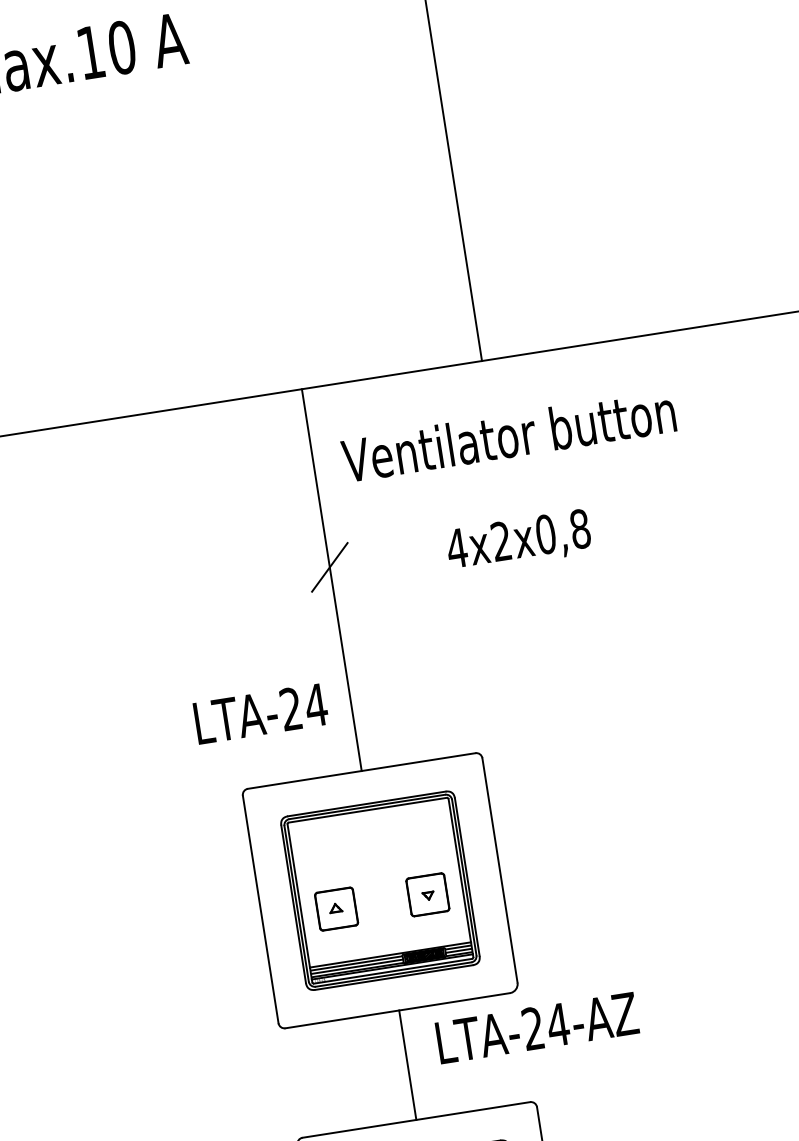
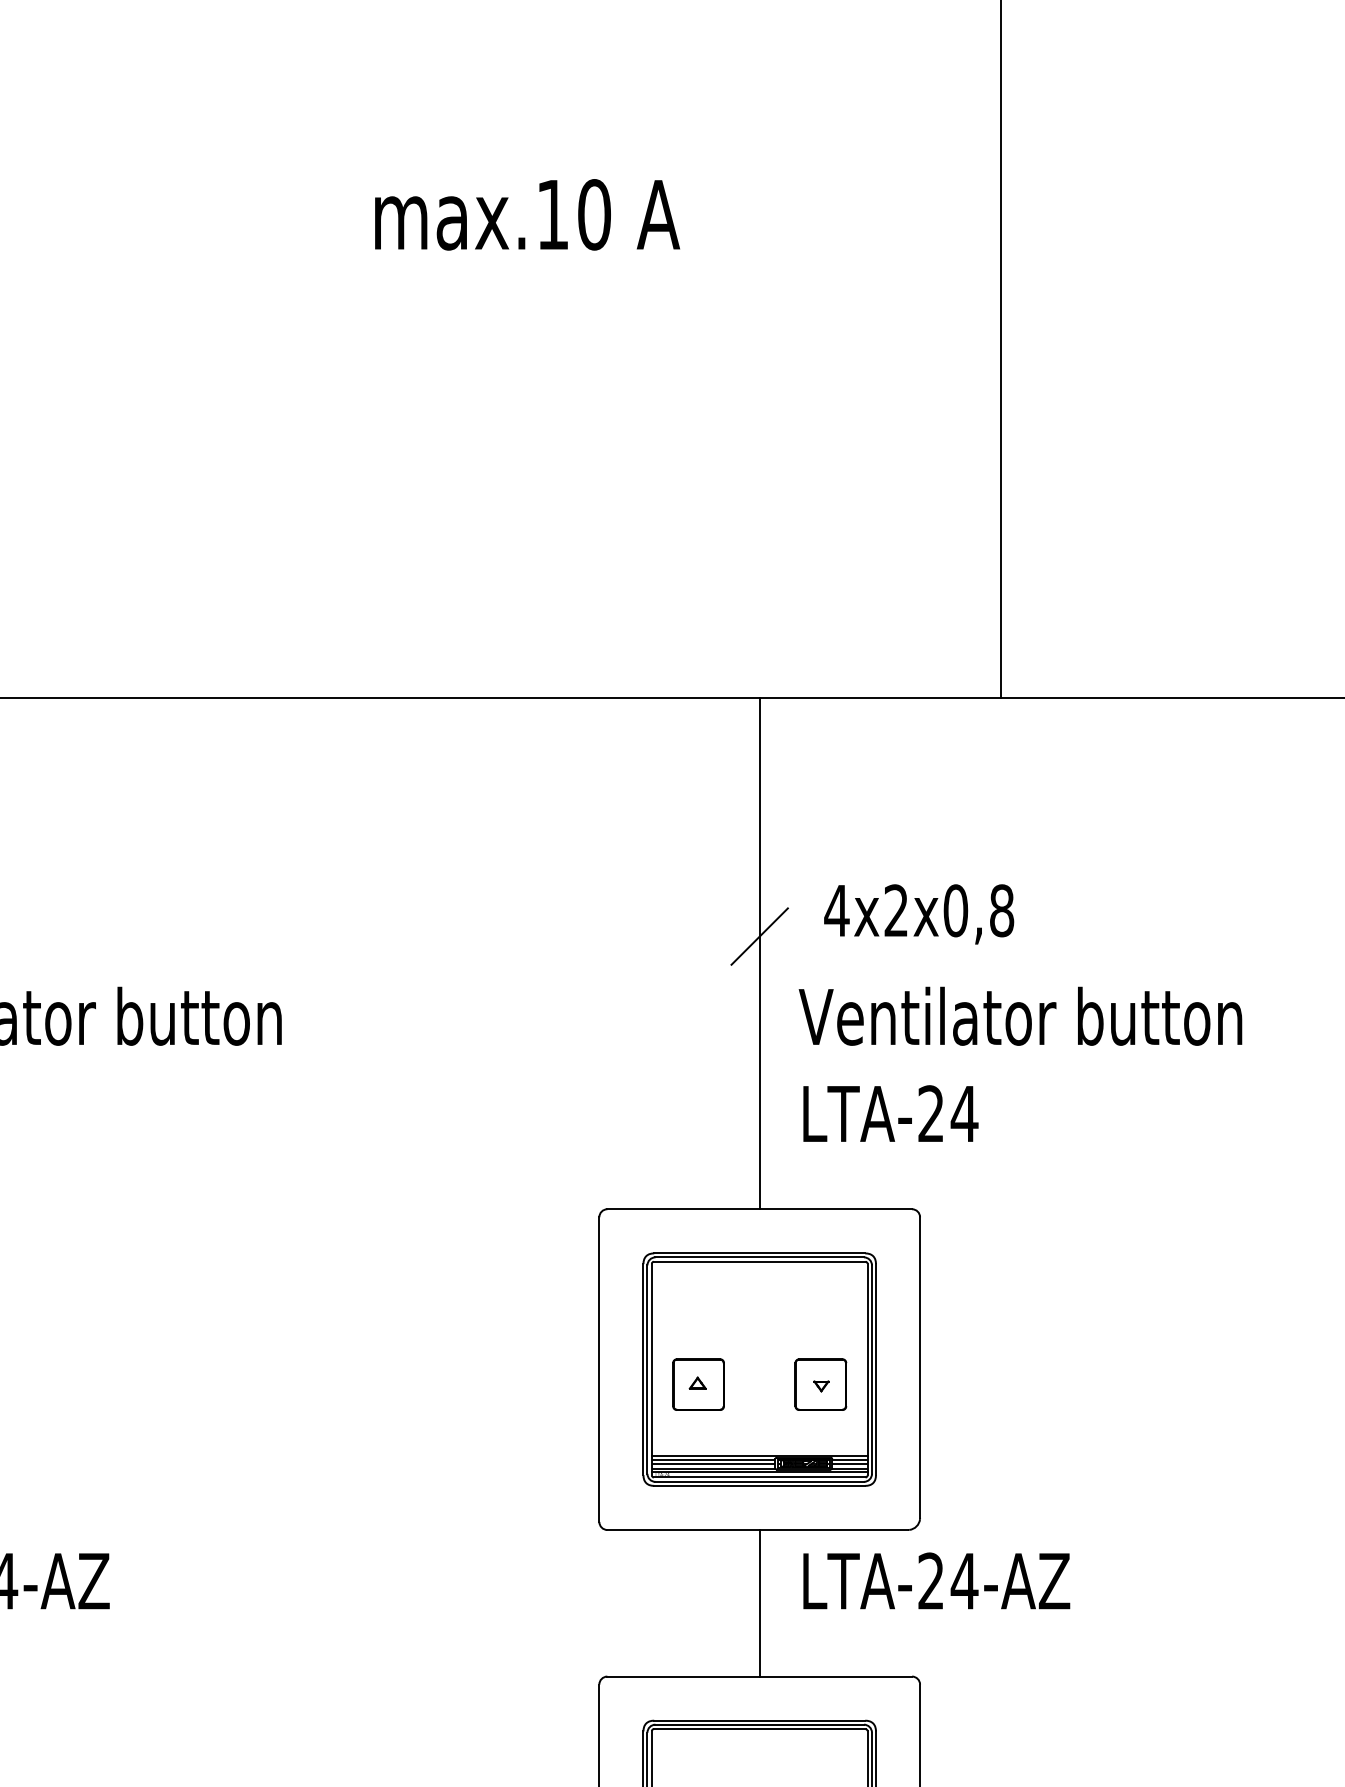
text: (508, 435) -> (1020, 1015), moved
text: (519, 541) -> (919, 914), moved
text: (260, 713) -> (890, 1113), moved

